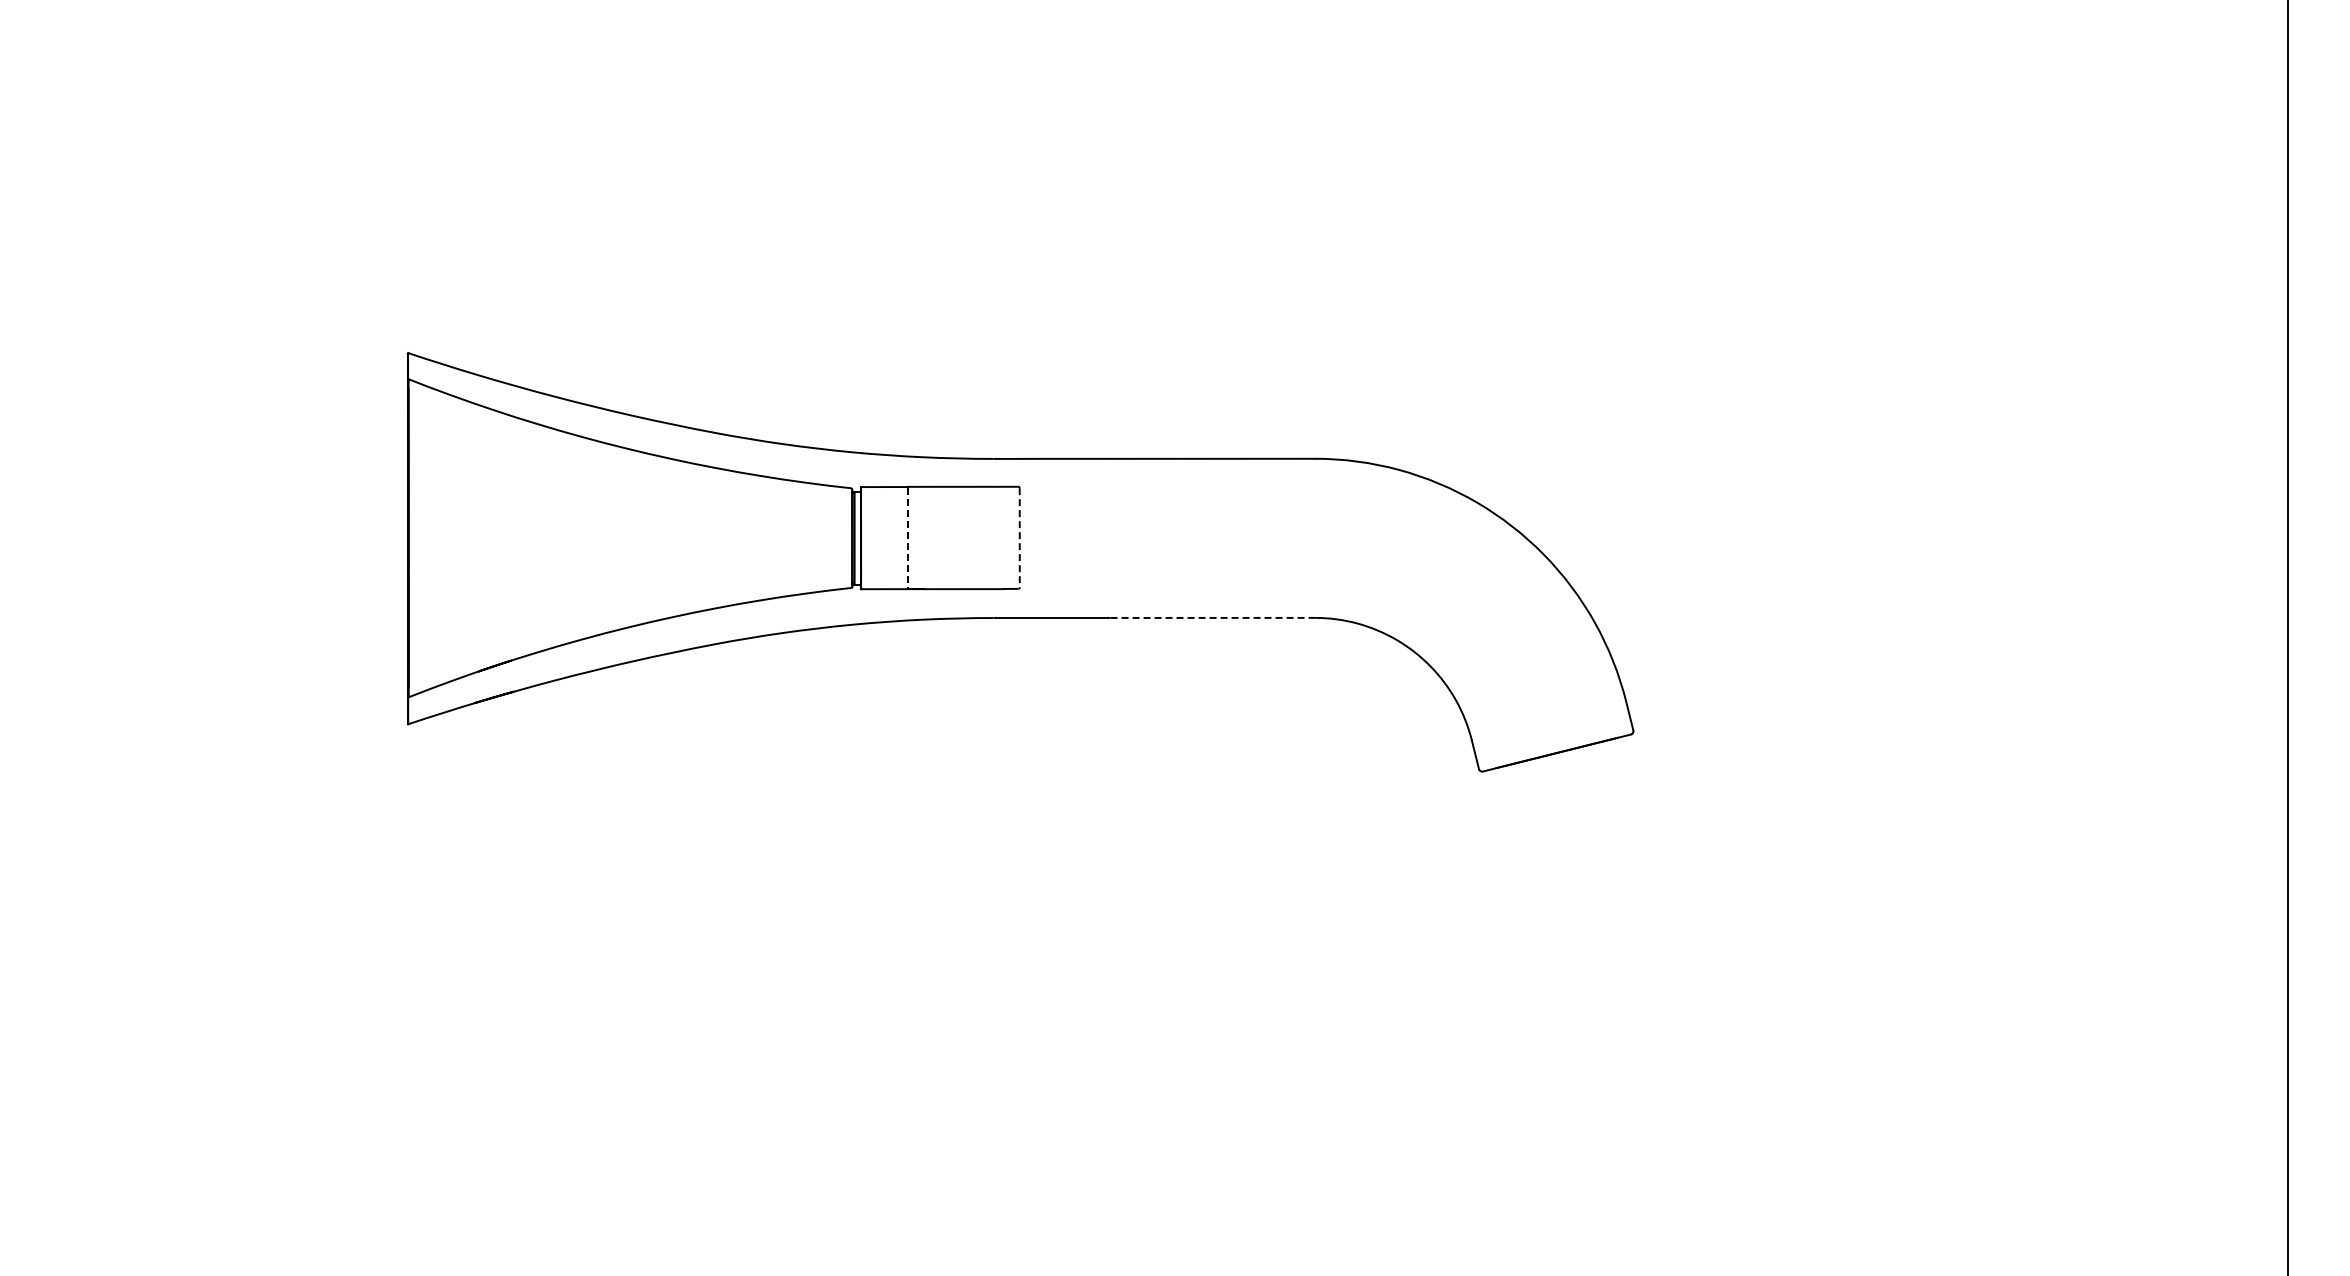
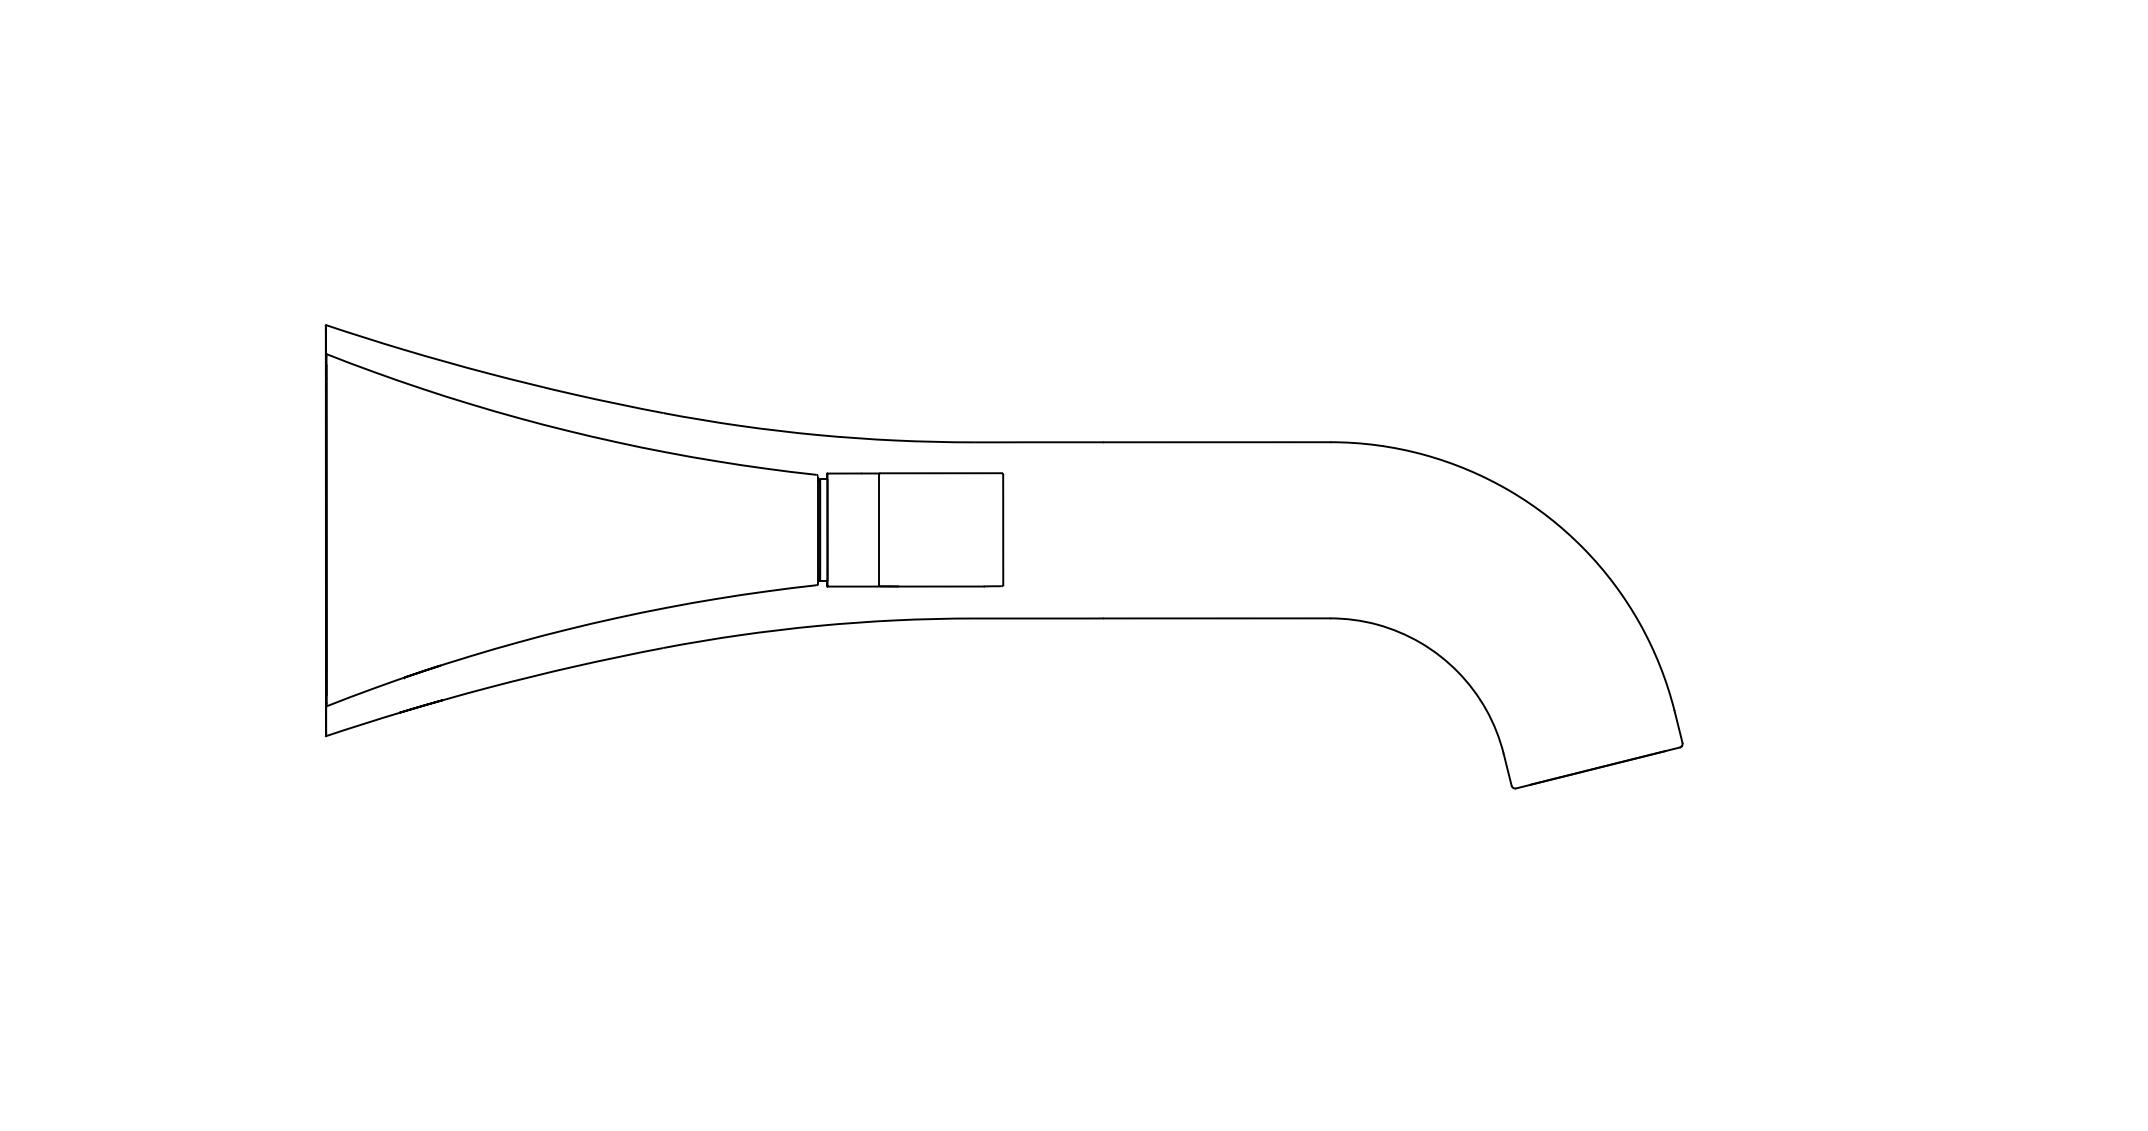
line: (907, 537) -> (878, 529), dashed -> solid
line: (1019, 537) -> (1002, 529), dashed -> solid
line: (1213, 617) -> (1217, 617), dashed -> solid

